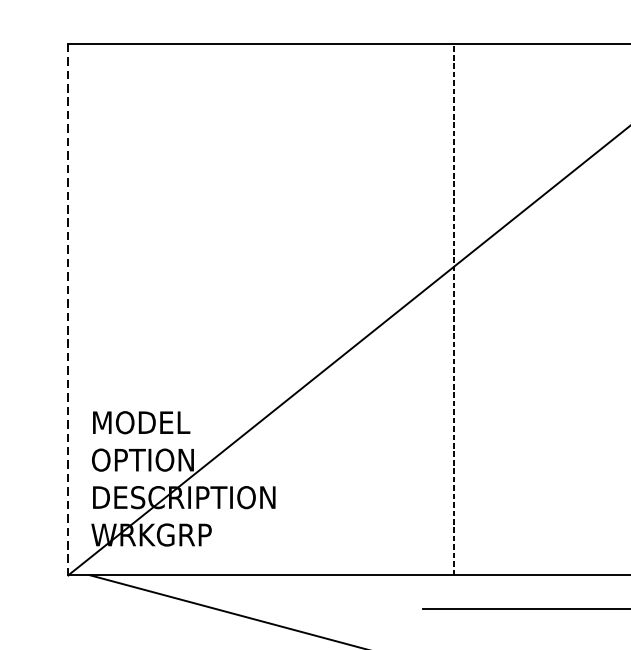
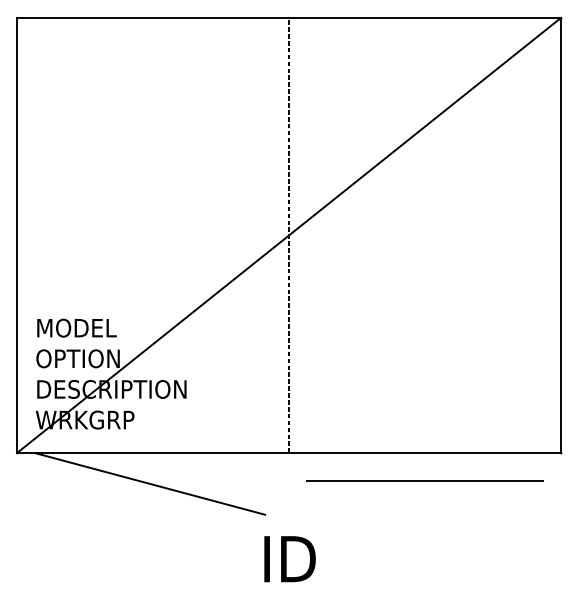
line: (68, 309) -> (17, 235), dashed -> solid
line: (455, 309) -> (289, 235), moved

